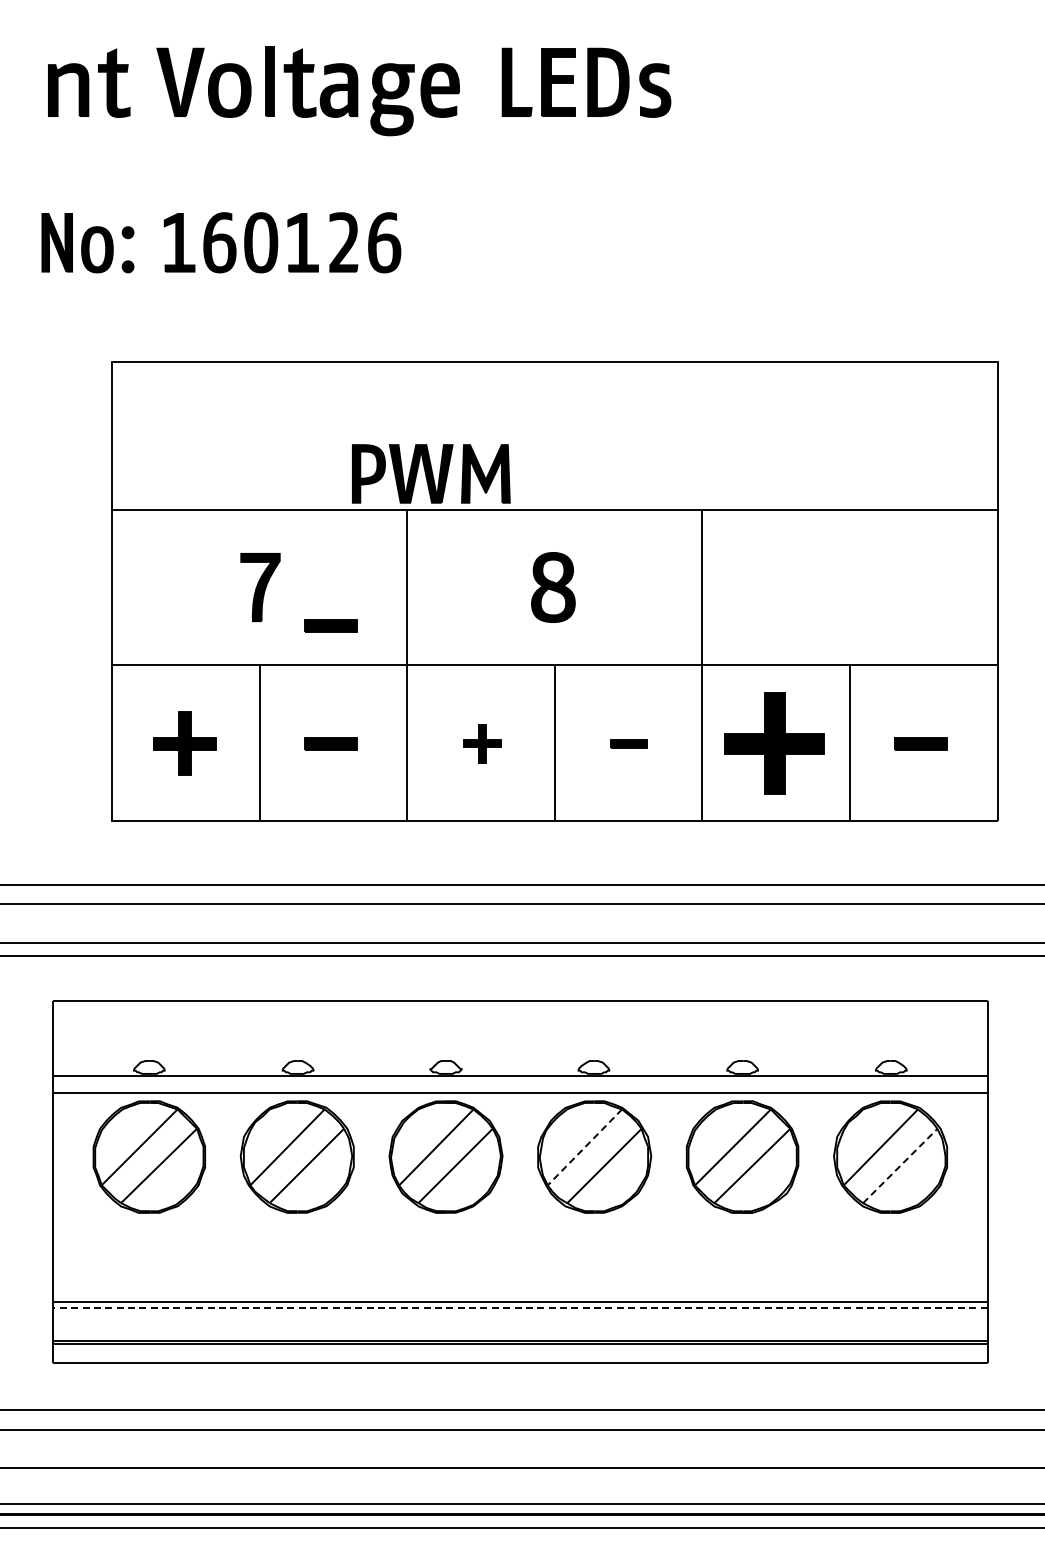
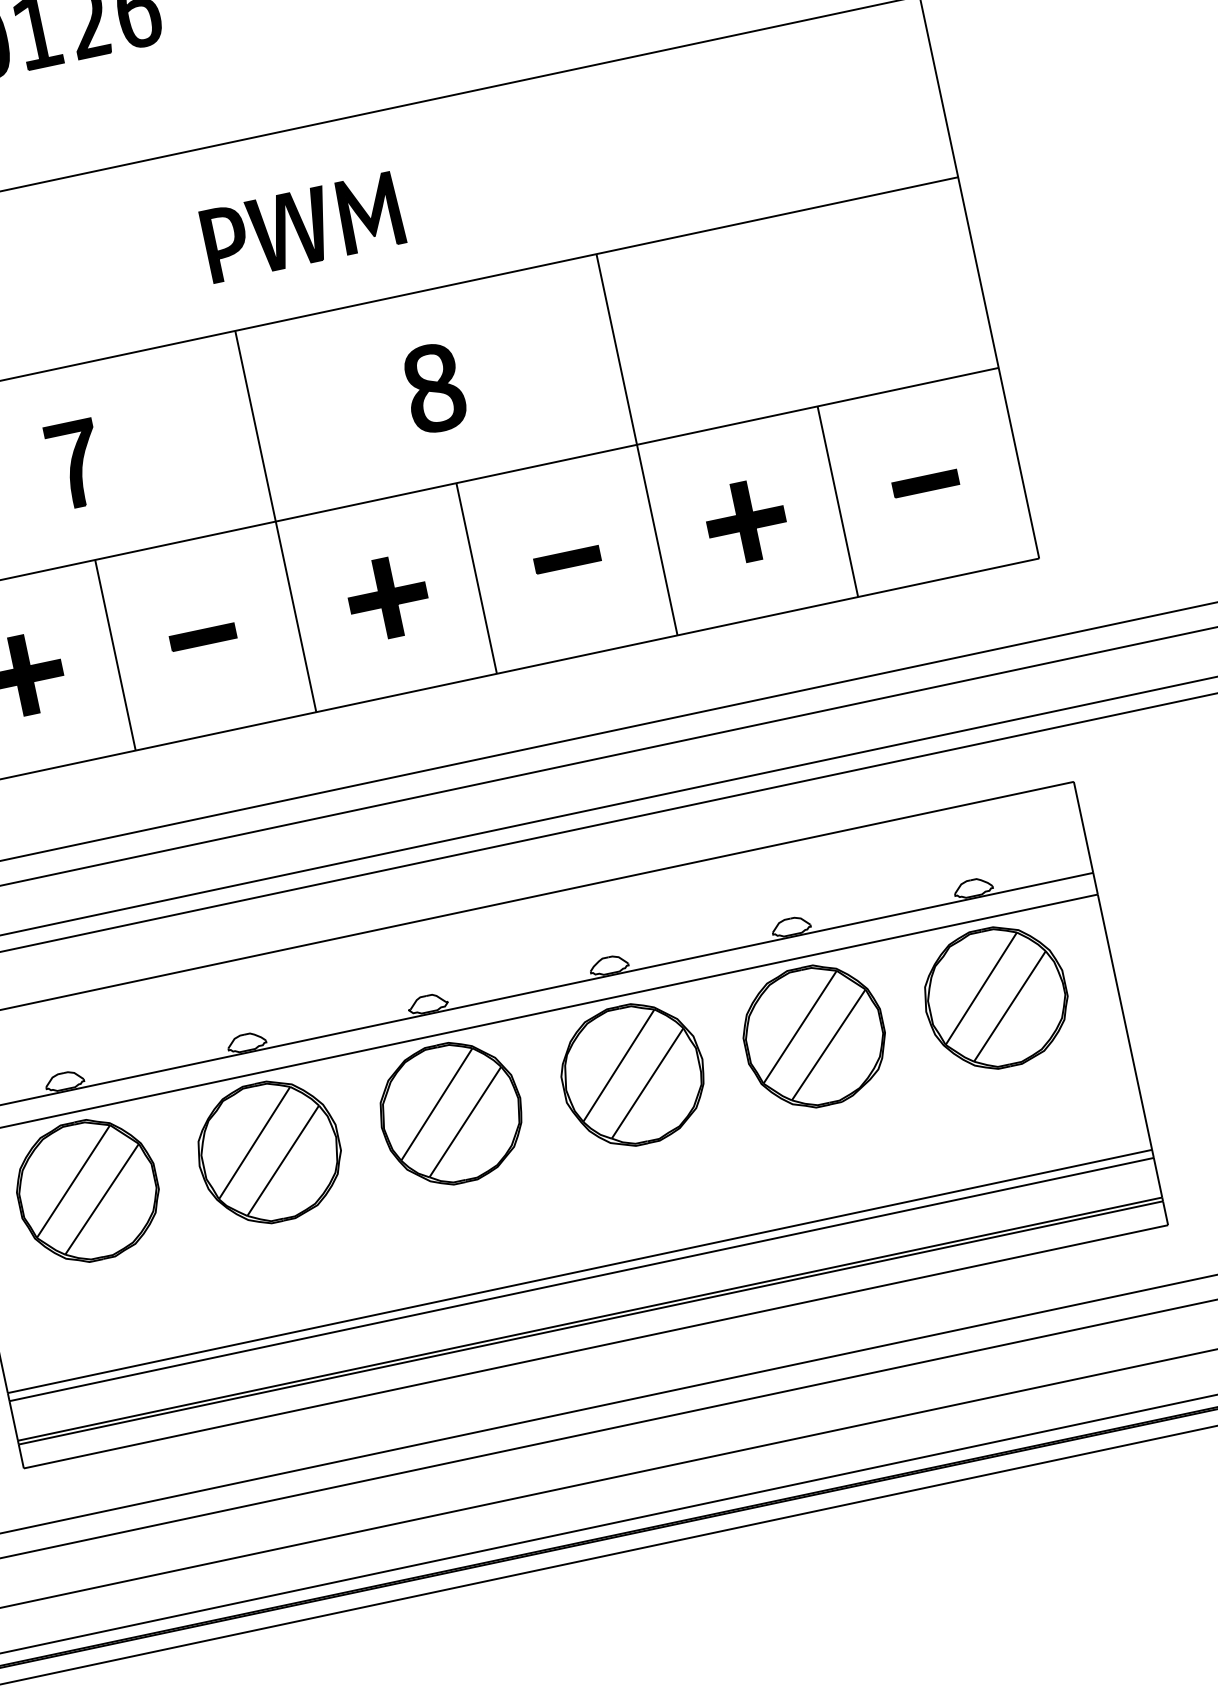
part: (431, 473) -> (303, 226), moved
part: (330, 625) -> (171, 492), removed
part: (481, 743) -> (387, 597), size x1.67
part: (628, 743) -> (567, 559), size x1.43
part: (774, 743) -> (745, 521), size x0.62
line: (584, 1147) -> (618, 1065), dashed -> solid
line: (900, 1166) -> (1010, 1006), dashed -> solid
line: (519, 1308) -> (580, 1280), dashed -> solid

